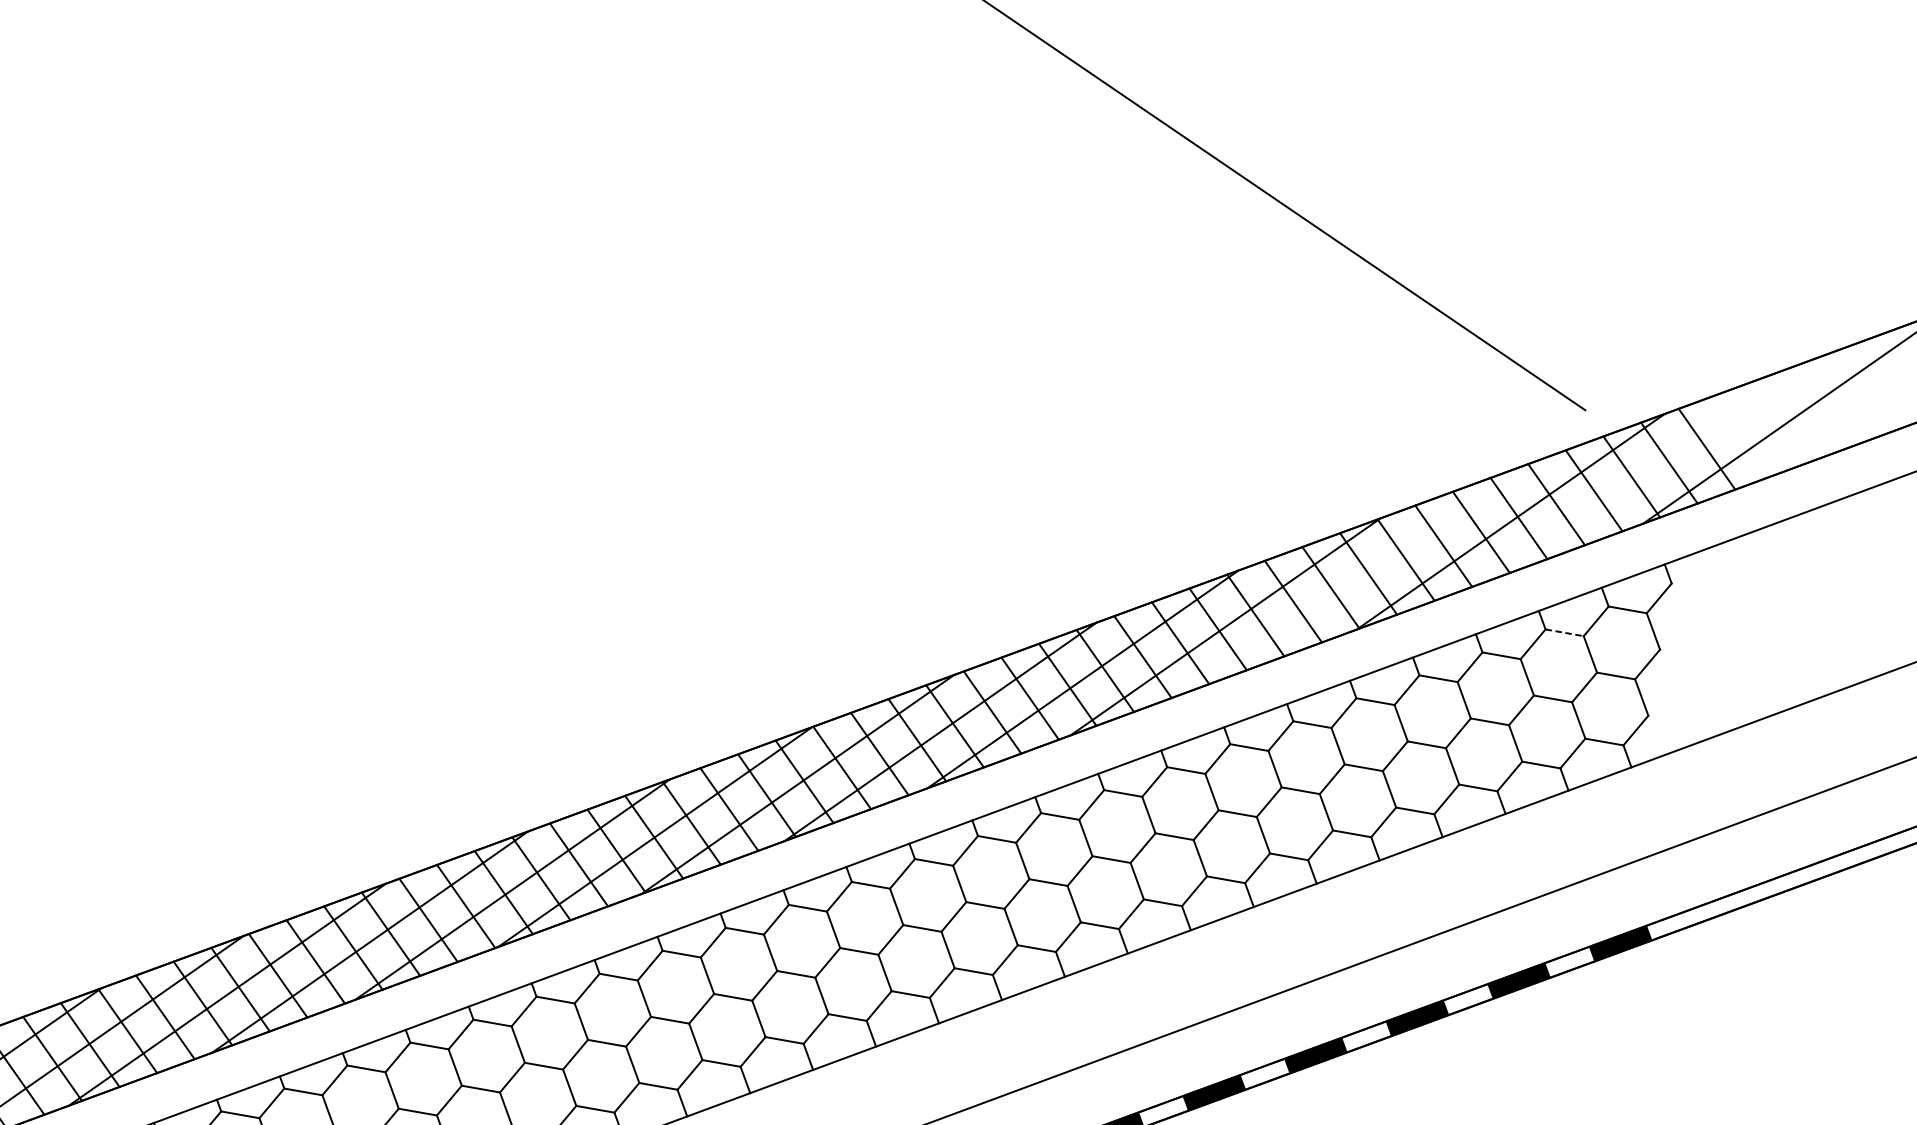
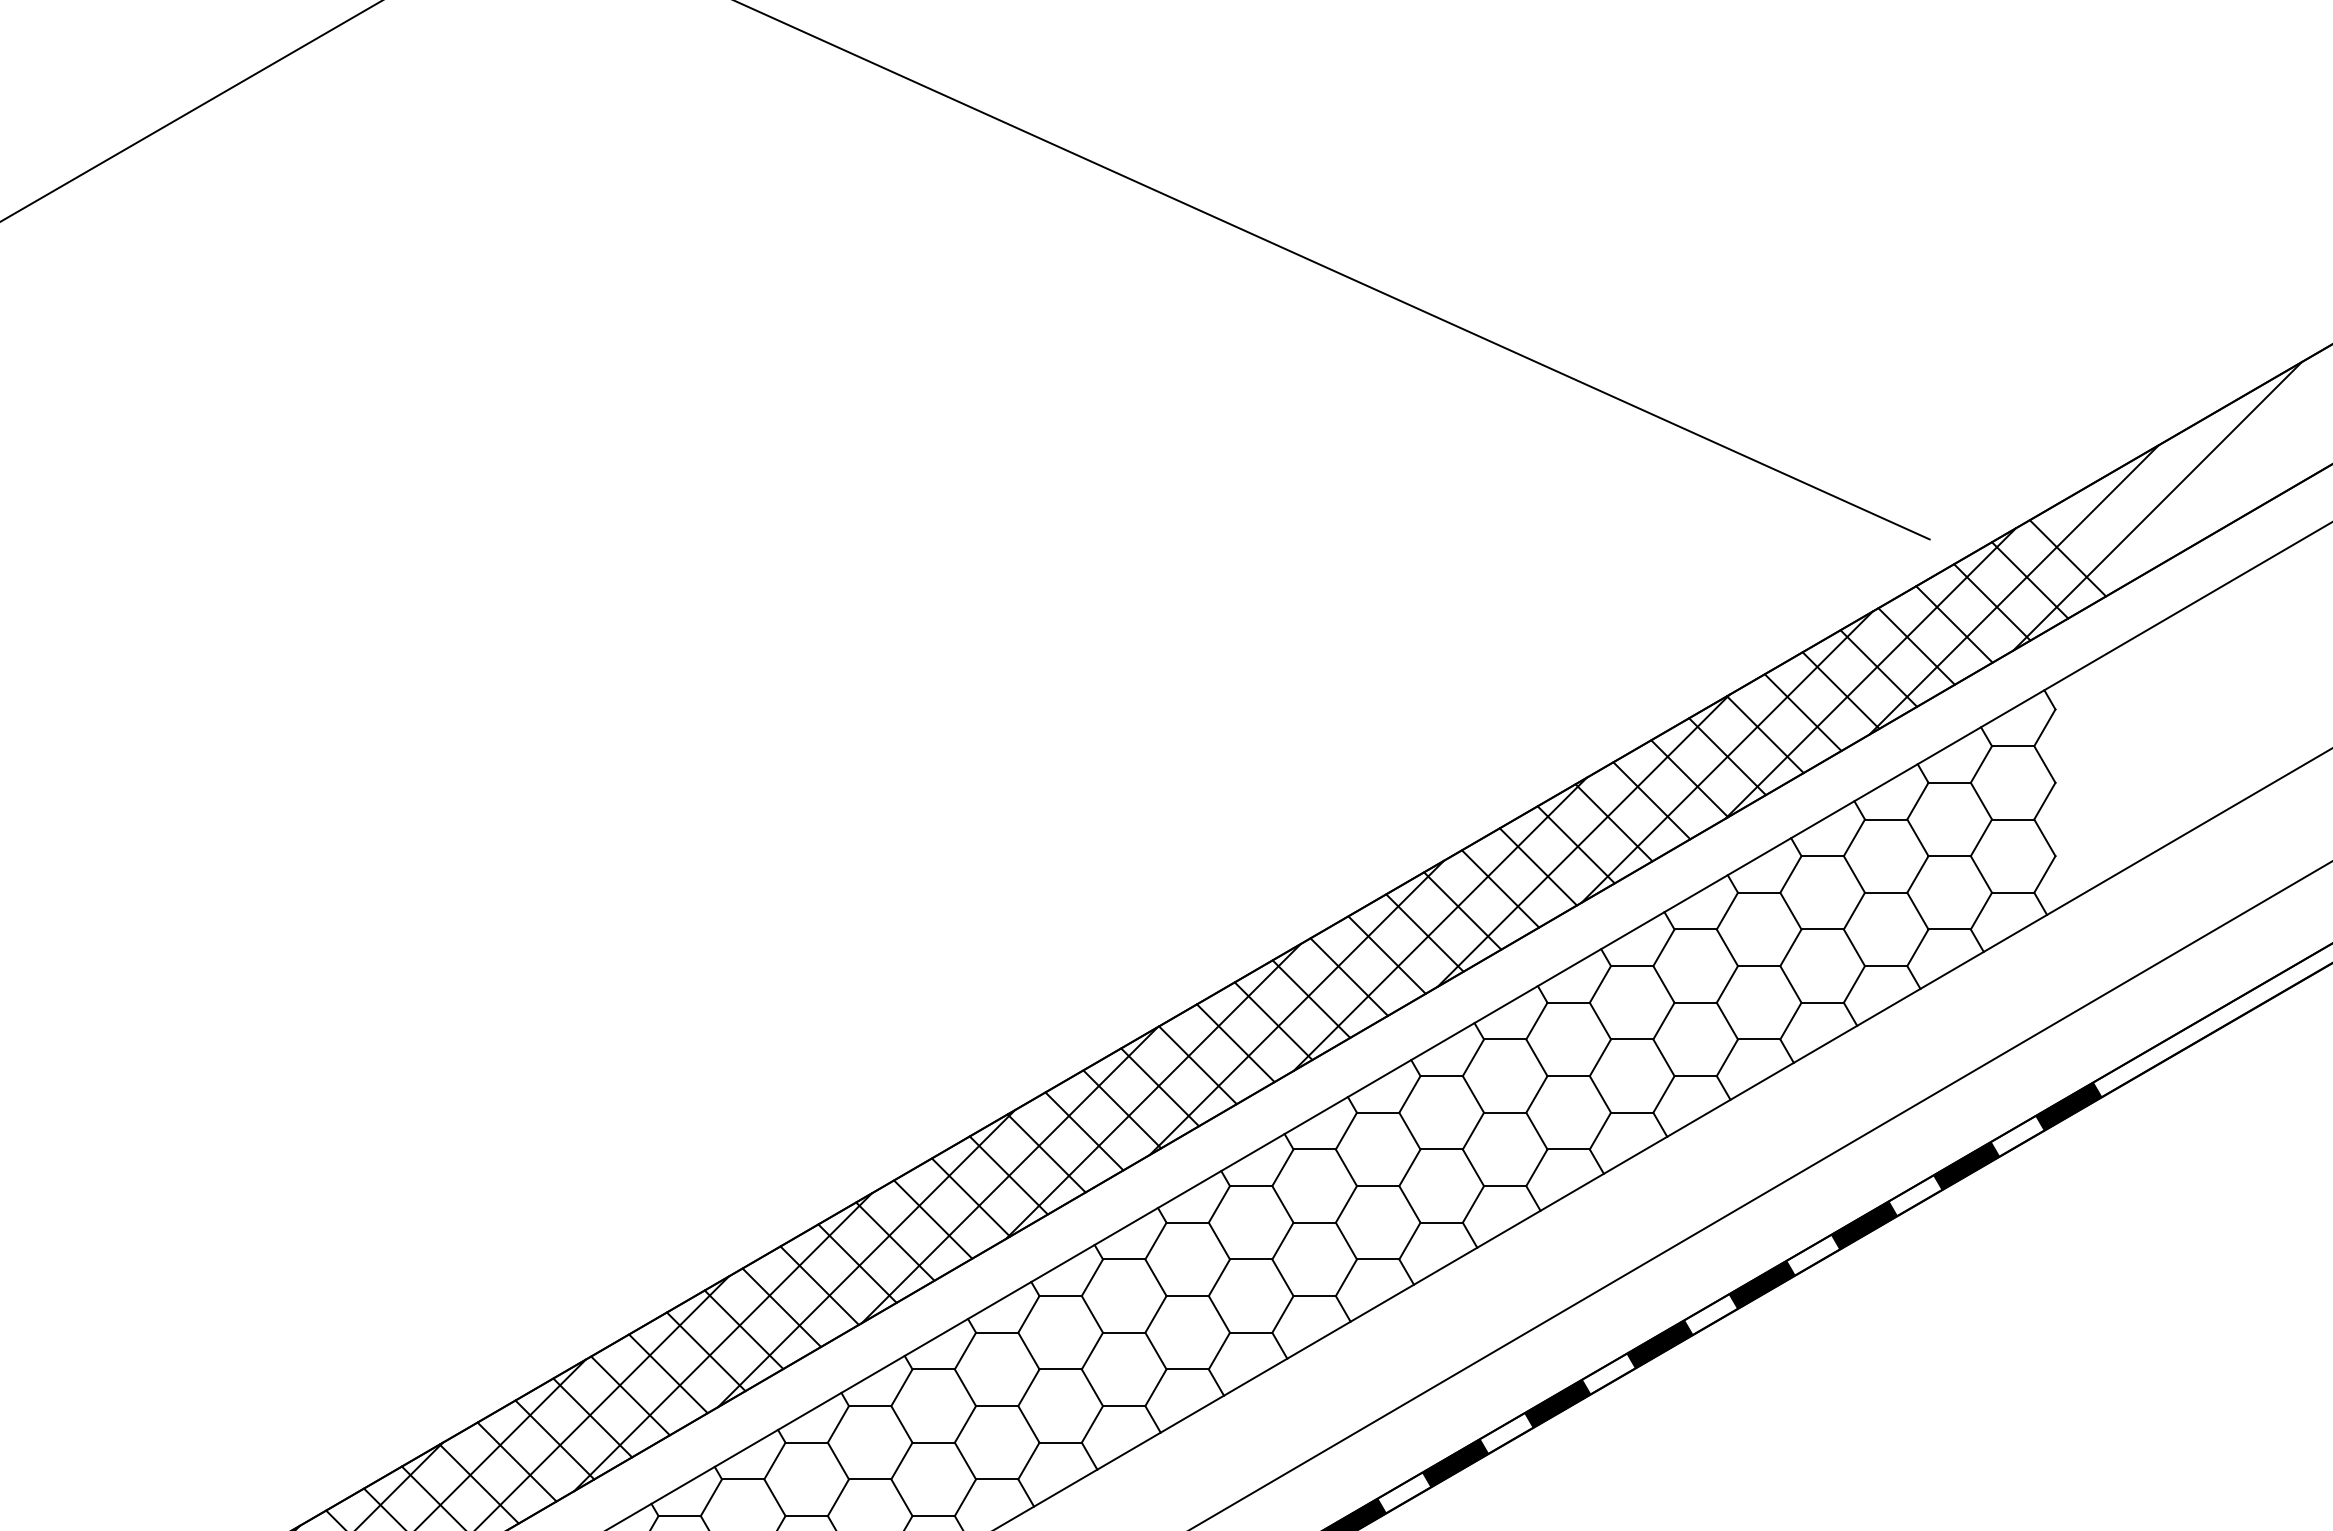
line: (1652, 468) -> (2013, 589), added
line: (1367, 573) -> (1726, 756), added
line: (1565, 632) -> (1950, 782), dashed -> solid

